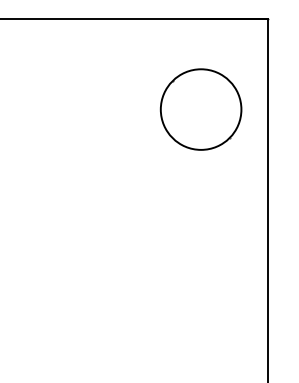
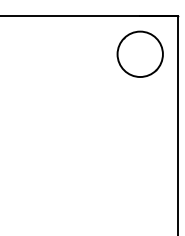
circle: (199, 108) -> (139, 53), moved

